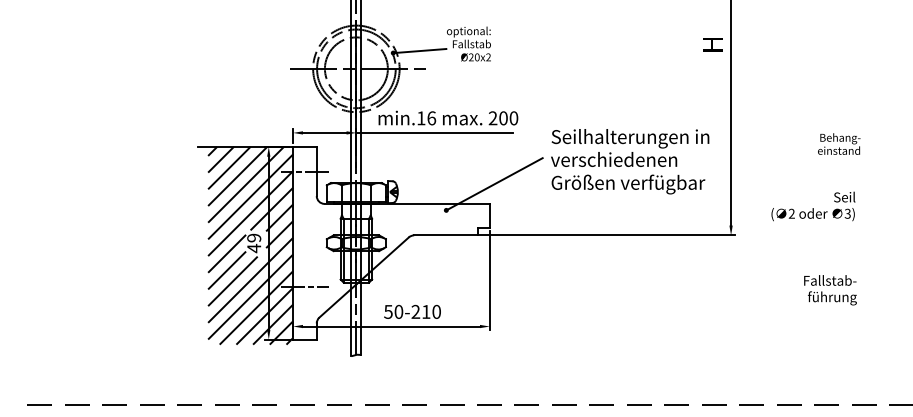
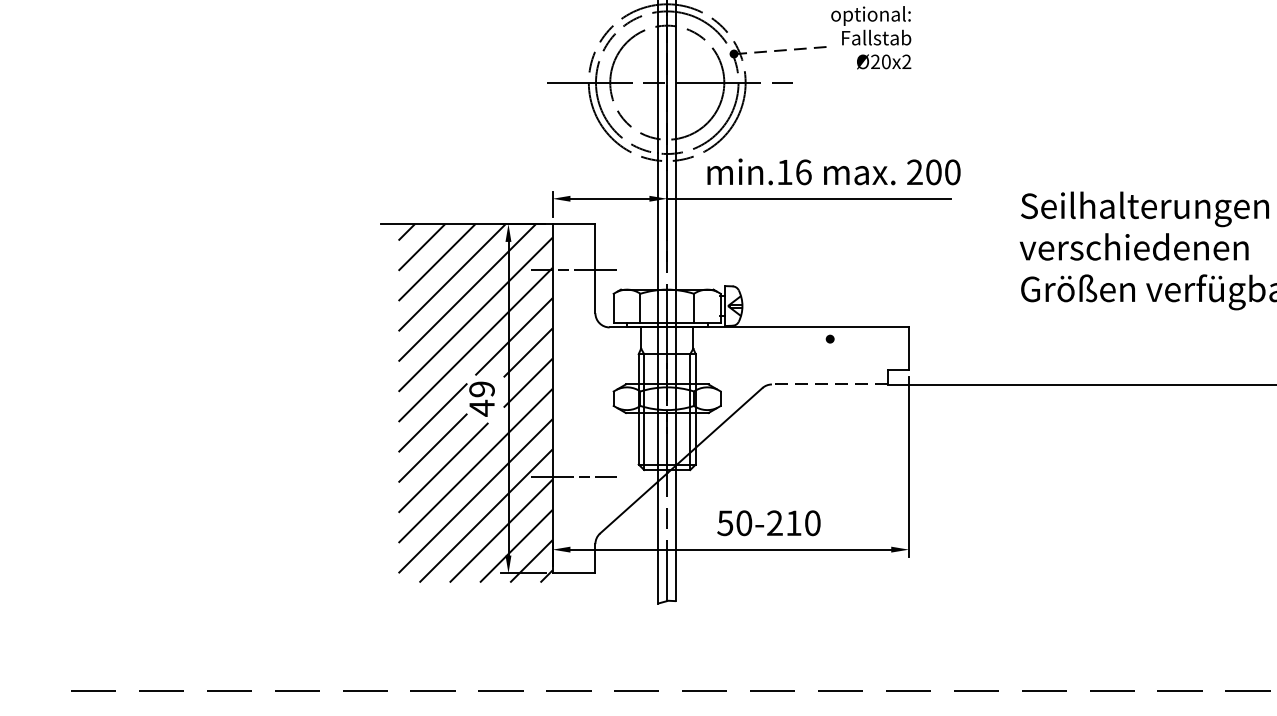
line: (419, 51) -> (781, 51), solid -> dashed
line: (493, 184) -> (915, 292), removed
line: (446, 235) -> (830, 384), solid -> dashed

